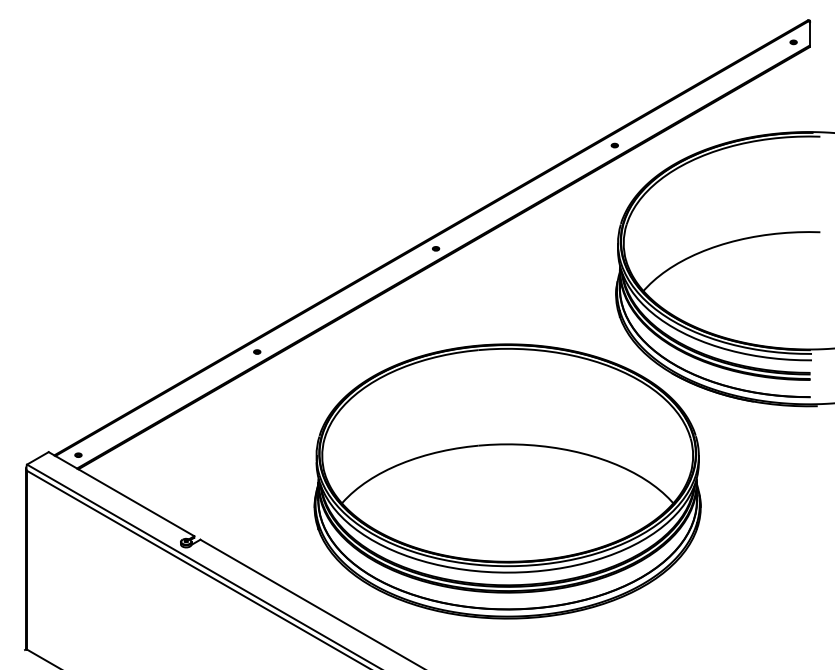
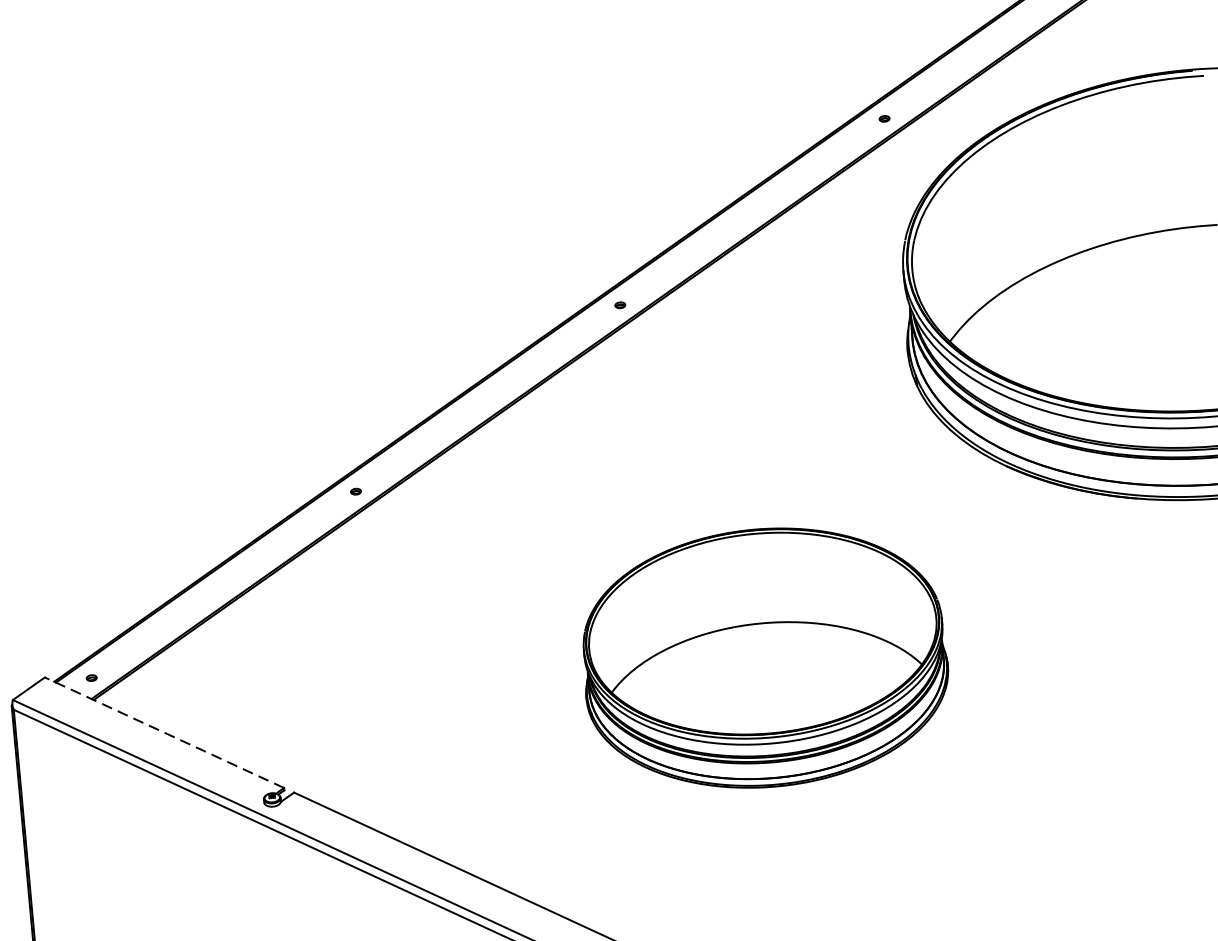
part: (507, 481) -> (764, 658), size x0.6
line: (121, 493) -> (164, 731), solid -> dashed

